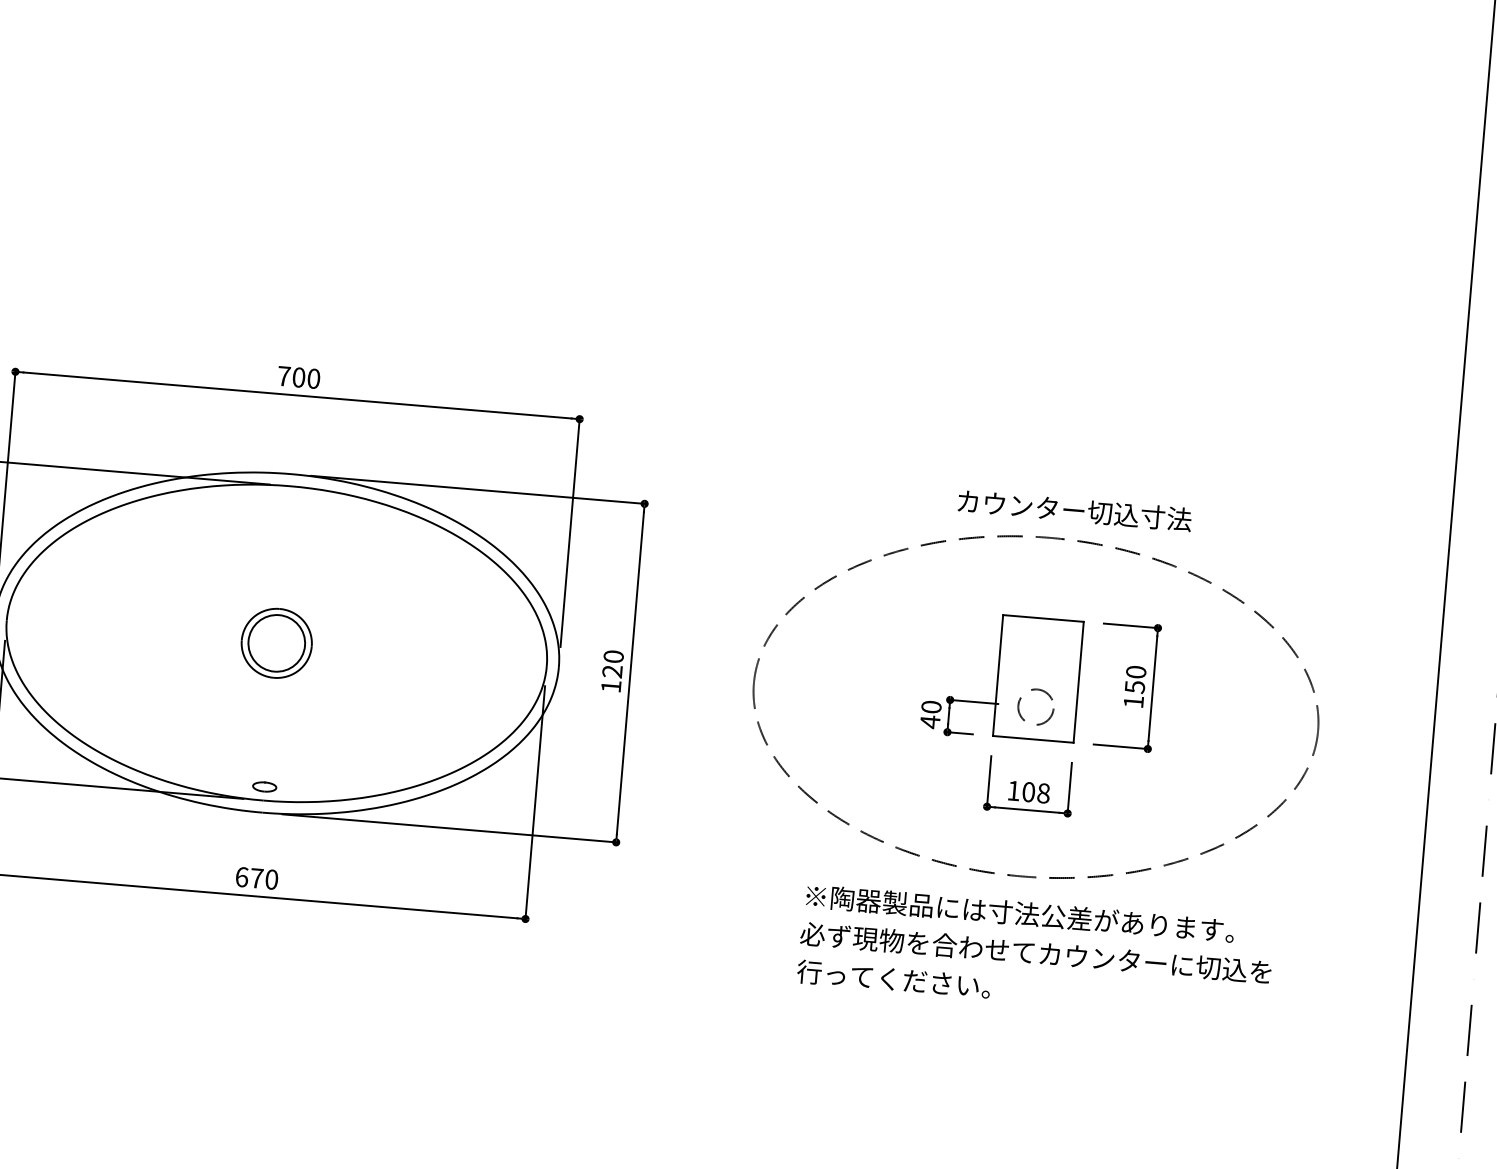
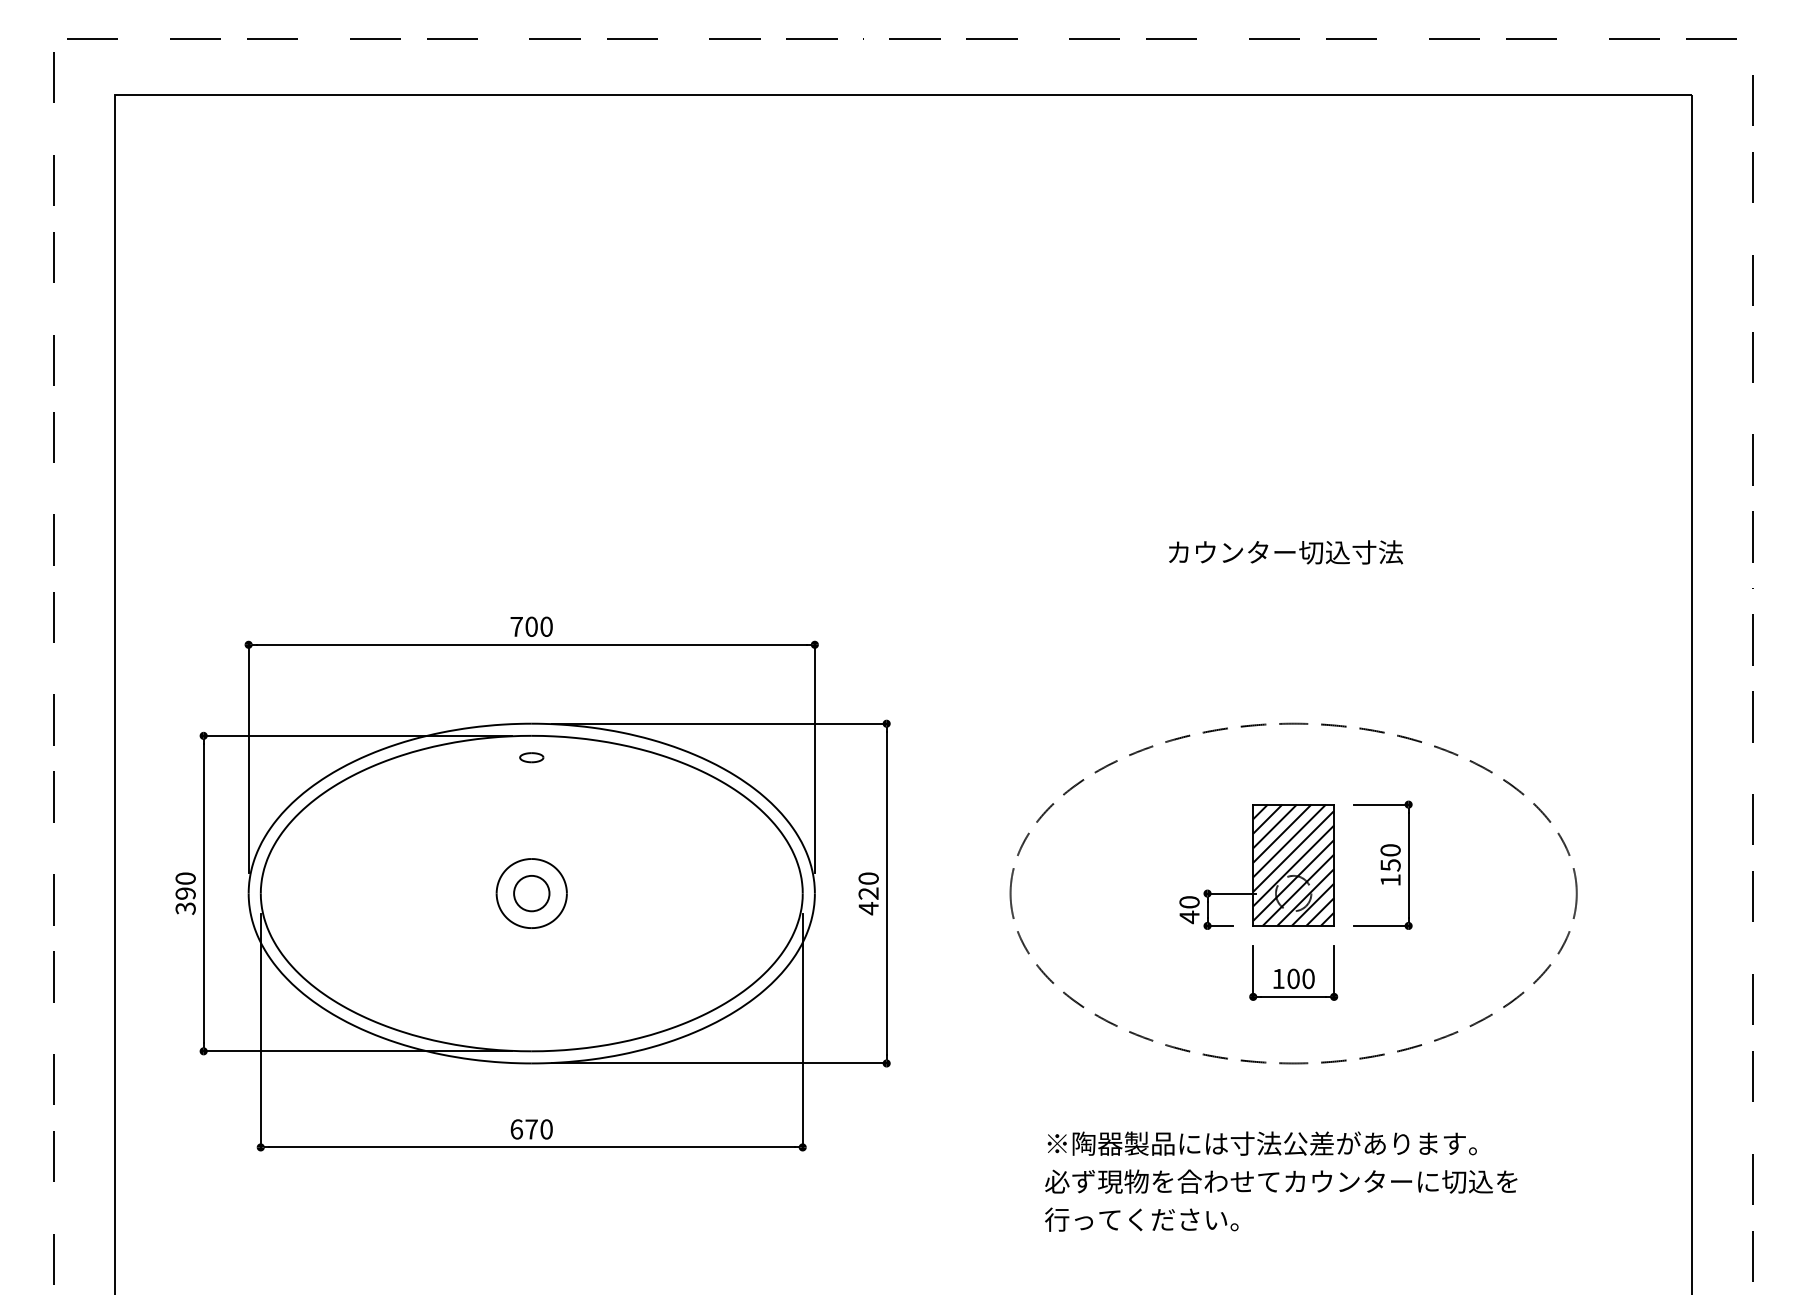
text: (1075, 510) -> (1286, 552), moved
circle: (276, 643) -> (531, 893), size x0.62
hatch: (1038, 678) -> (1293, 864), added
text: (611, 686) -> (868, 908), 120 -> 420
part: (264, 786) -> (531, 757), moved
text: (1043, 793) -> (1308, 978), 108 -> 100
text: (1036, 952) -> (1281, 1181), moved

